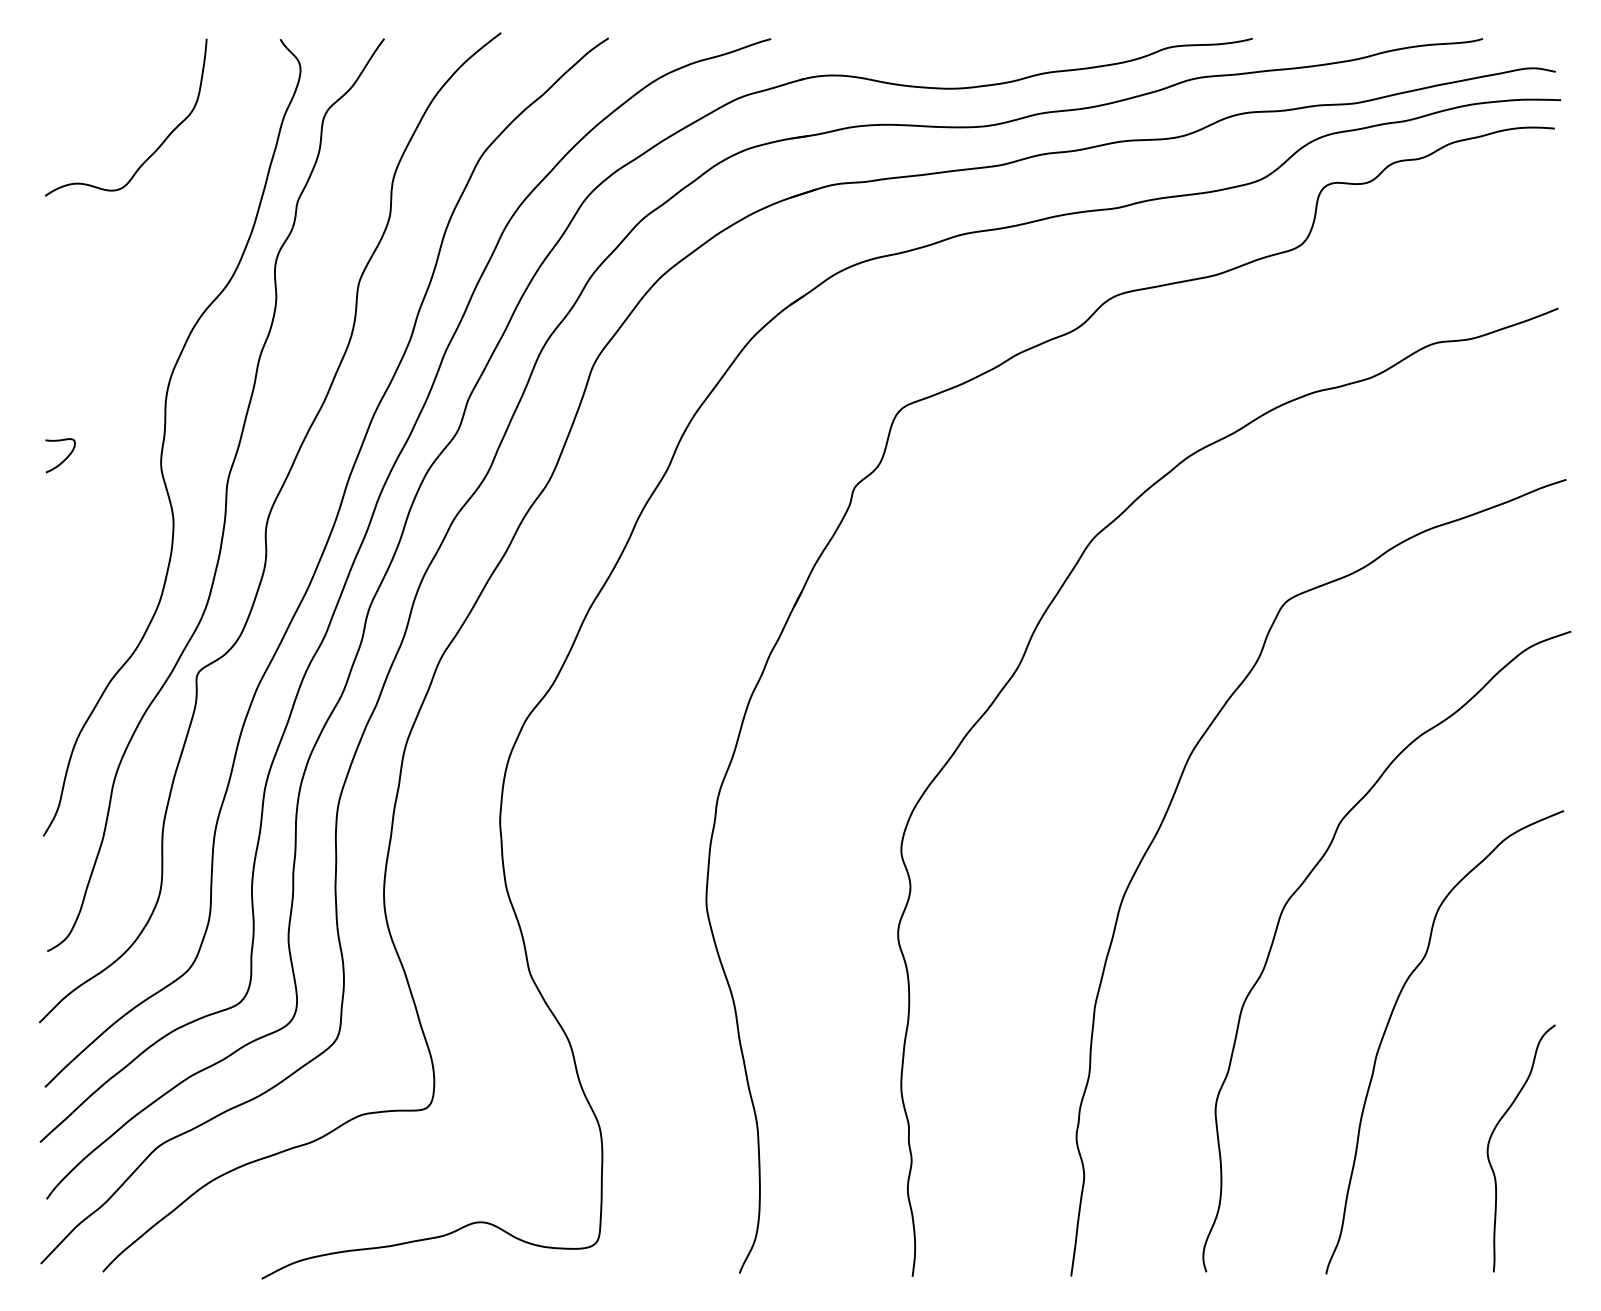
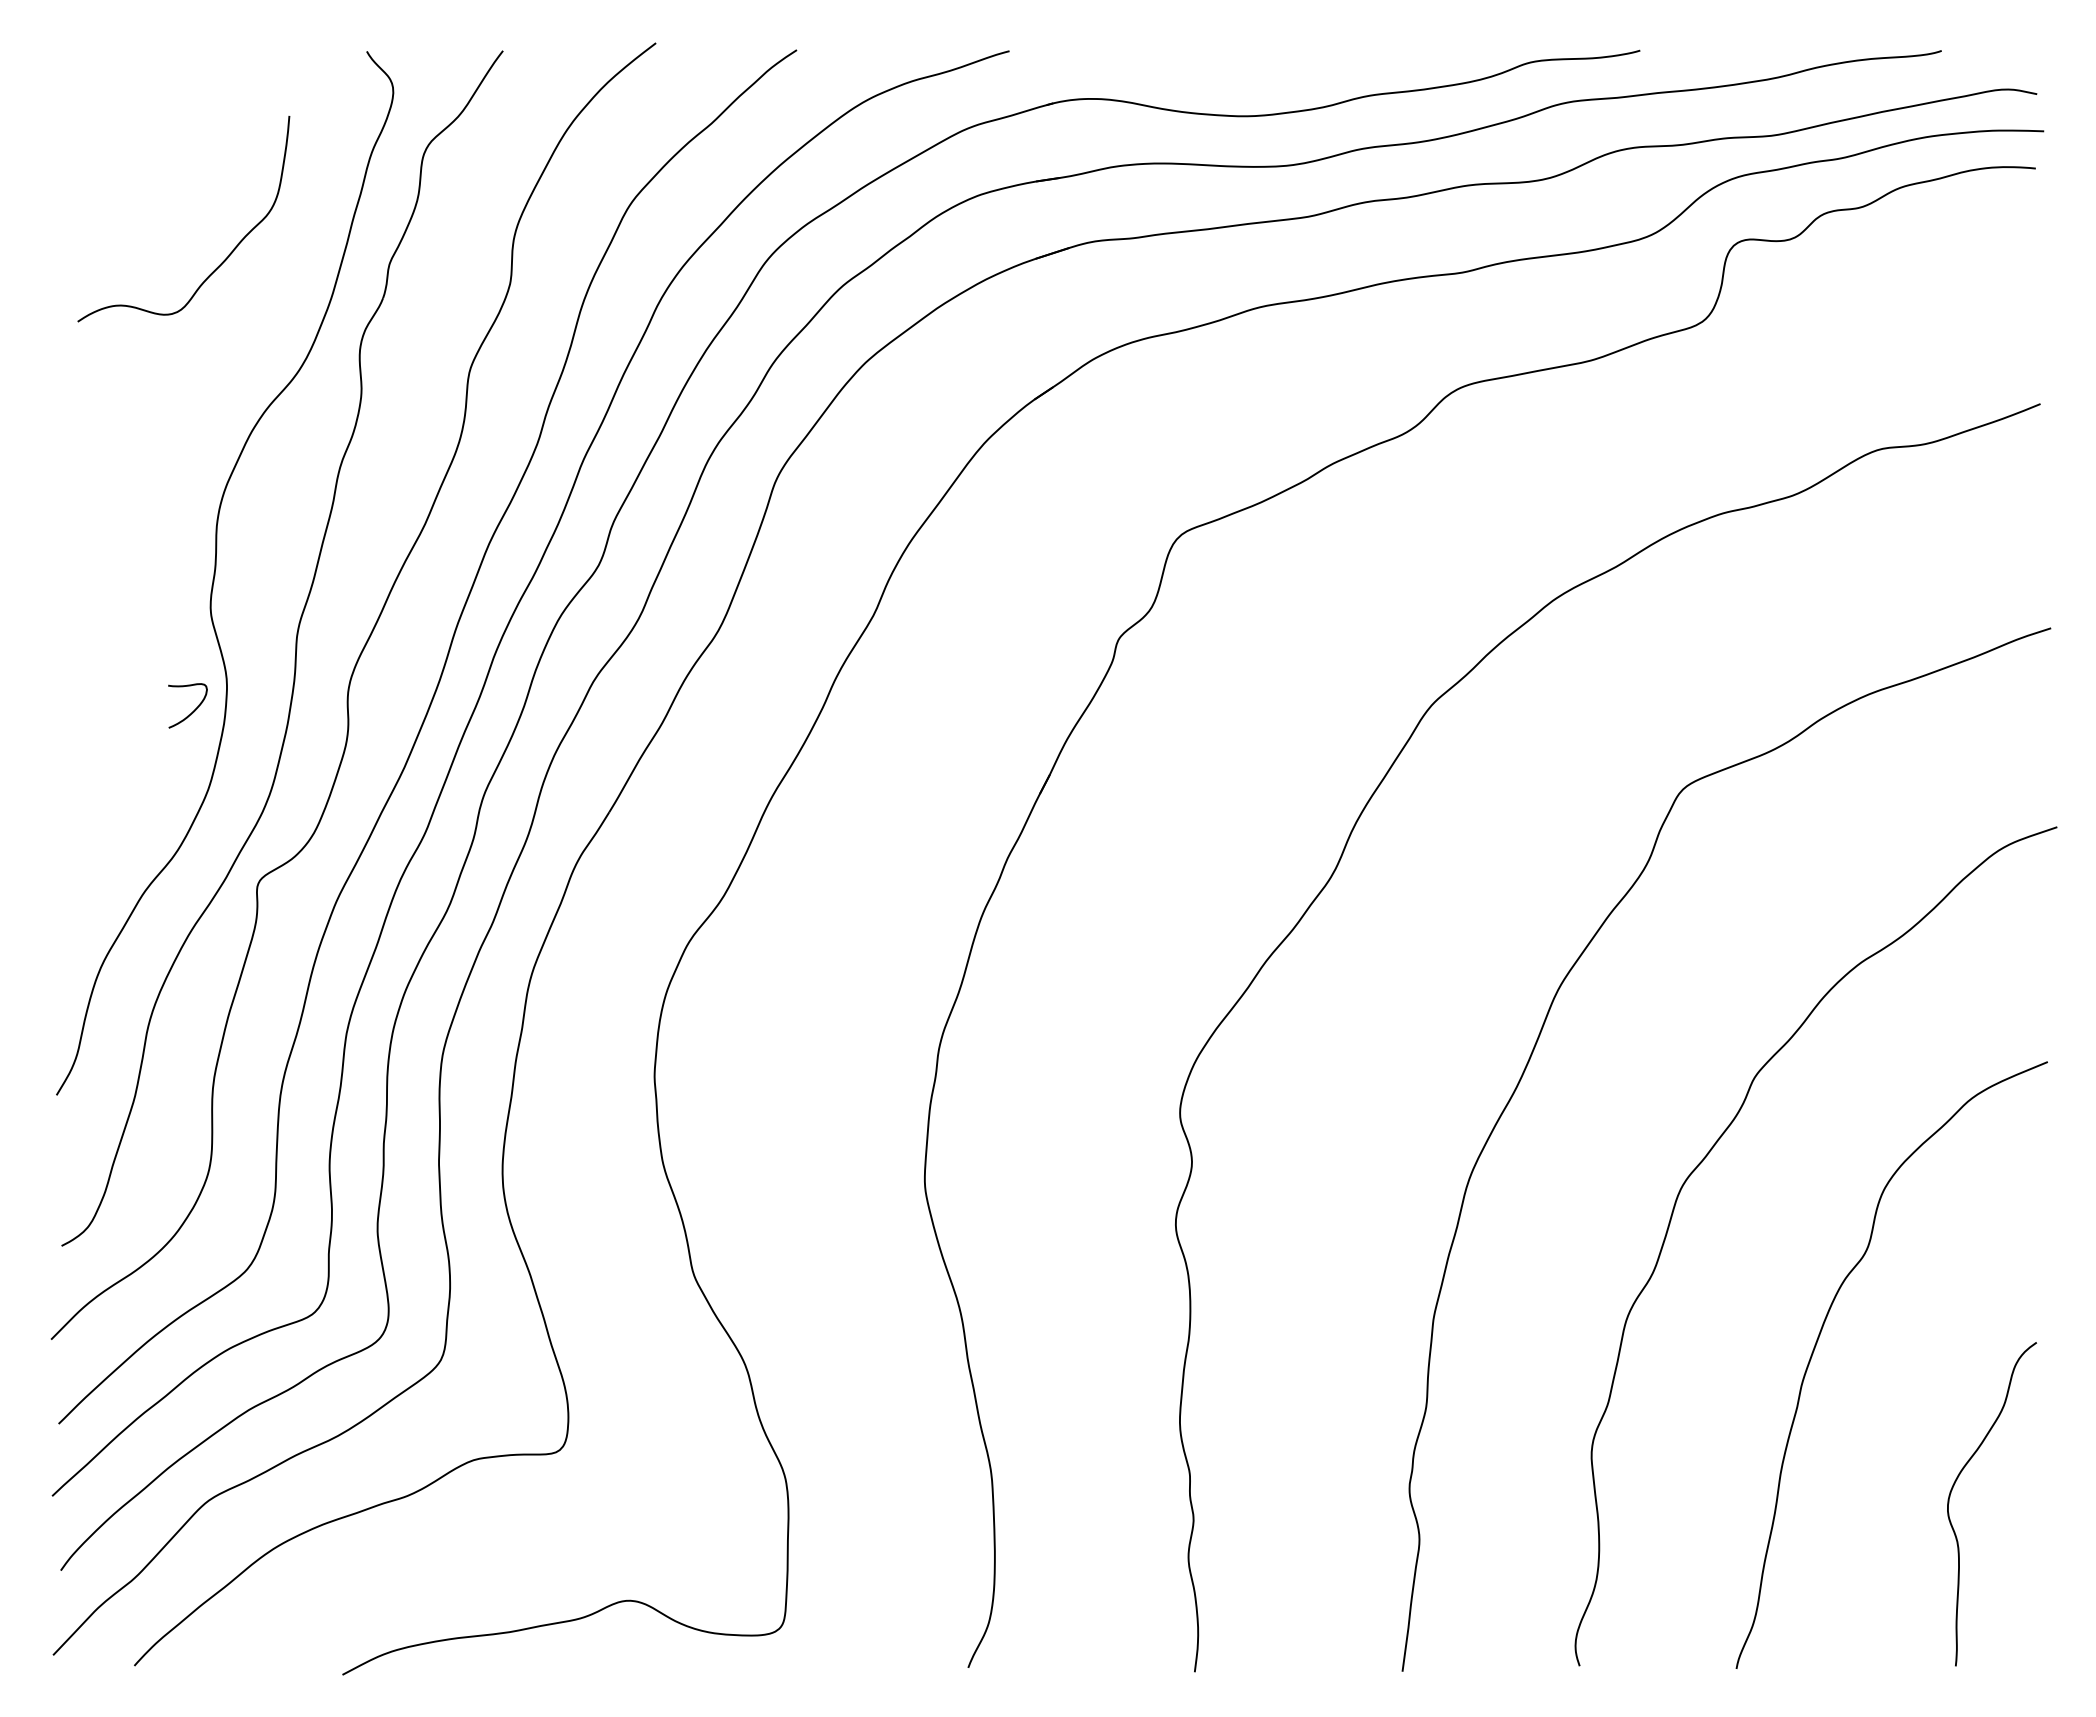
curve: (160, 144) -> (228, 254), moved
curve: (64, 459) -> (193, 710), moved

